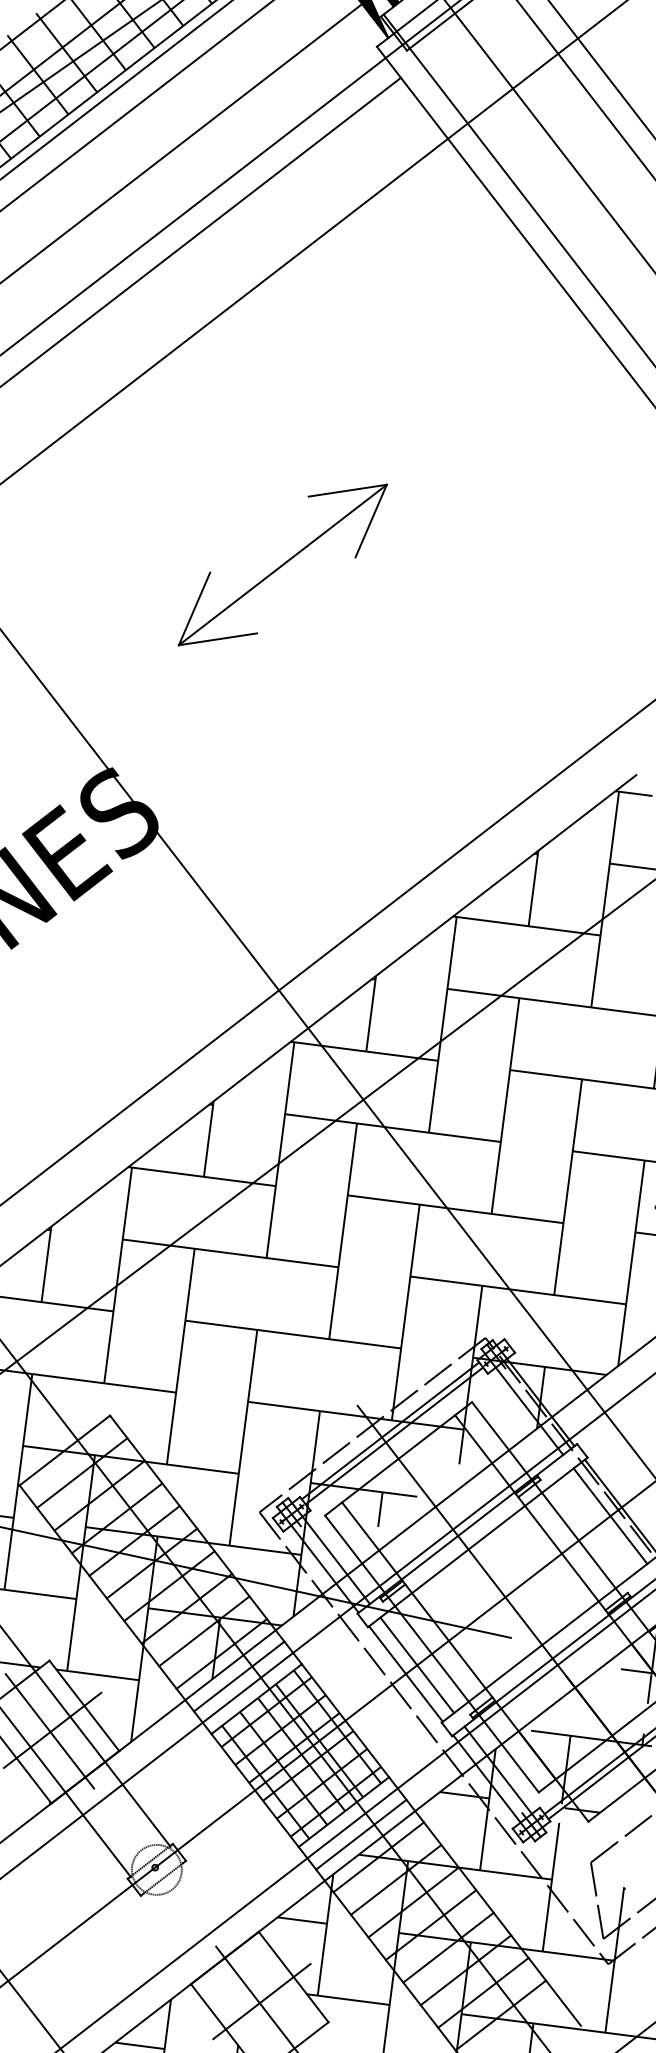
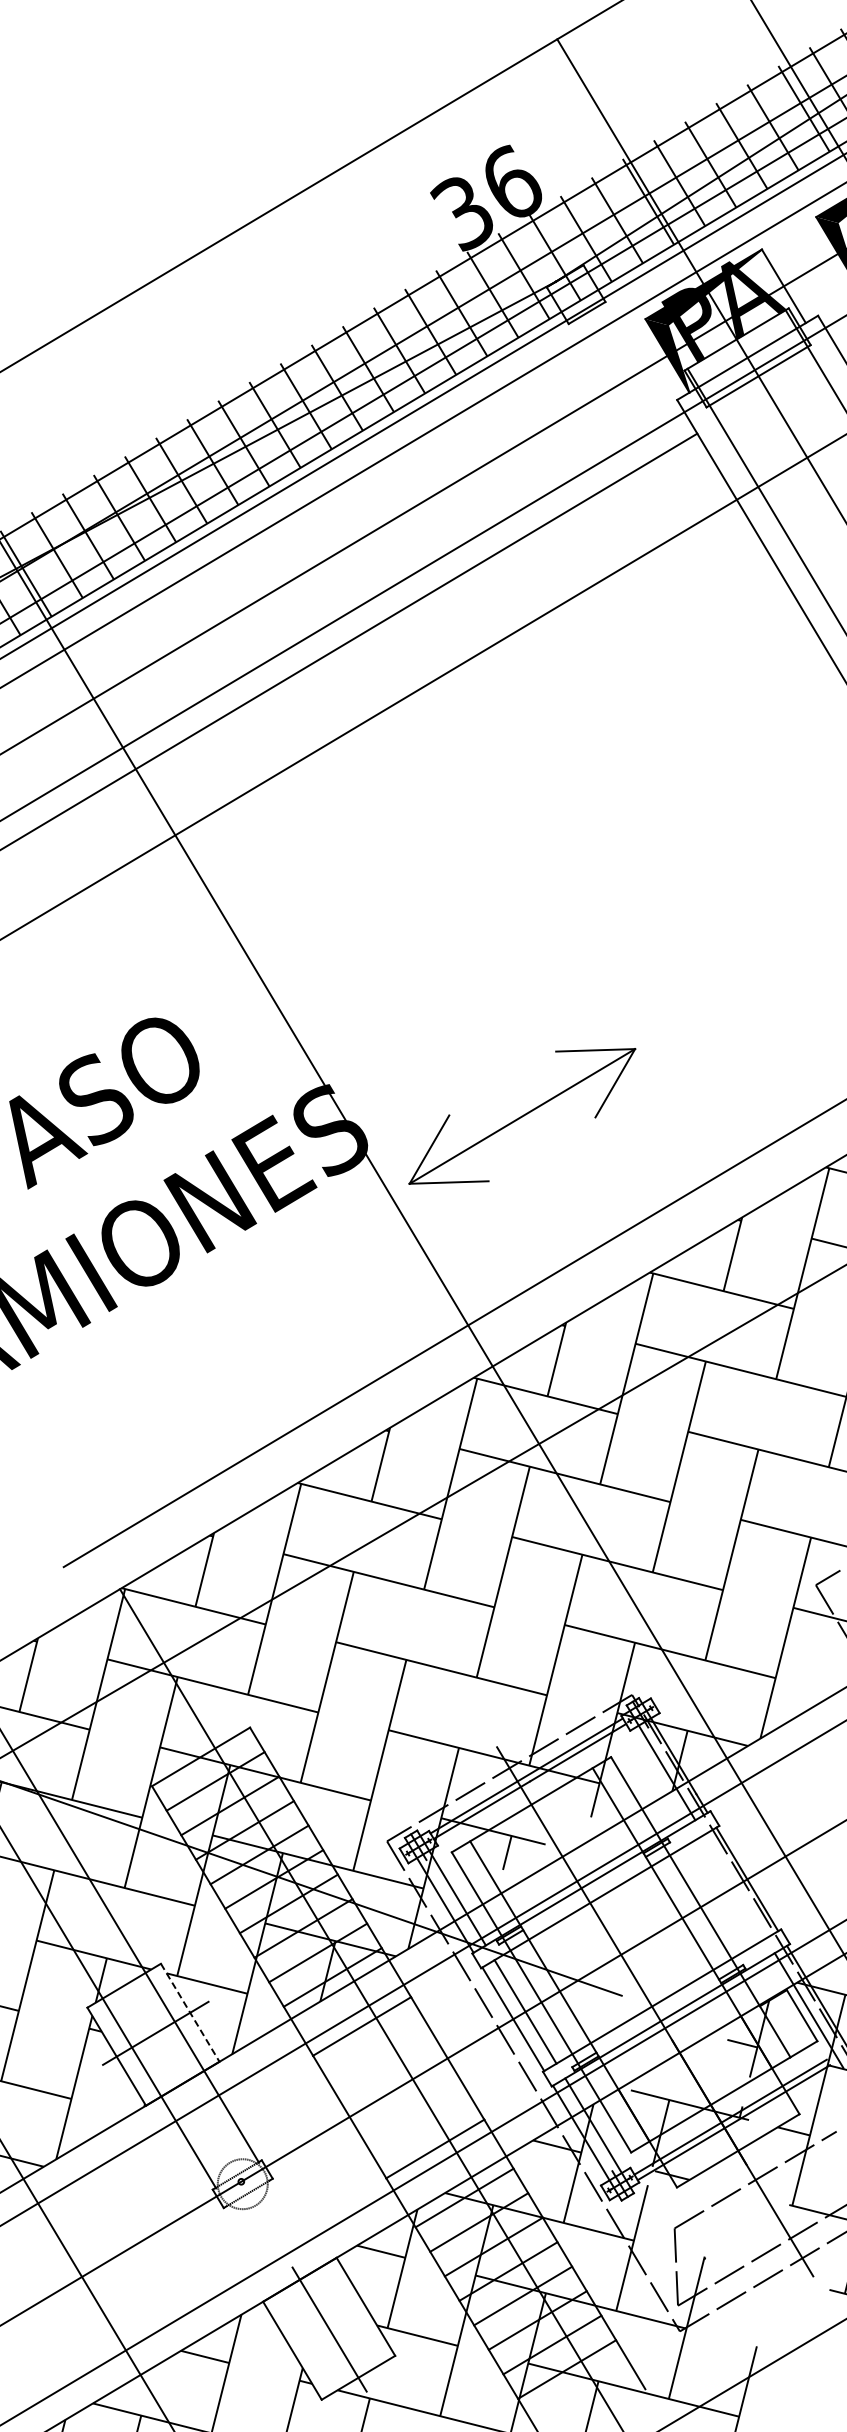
part: (282, 565) -> (522, 1116), moved
line: (610, 1515) -> (735, 1886), removed
line: (239, 1676) -> (347, 2001), removed
line: (84, 1706) -> (190, 2013), solid -> dashed
line: (49, 1730) -> (152, 2033), removed
hatch: (300, 1754) -> (399, 2086), removed
line: (360, 1834) -> (449, 2173), removed
line: (261, 2000) -> (331, 2326), removed

